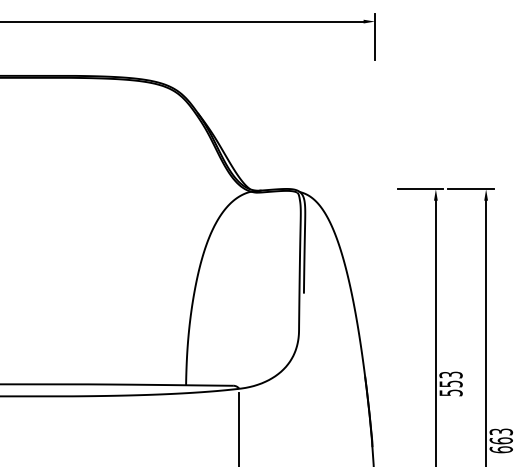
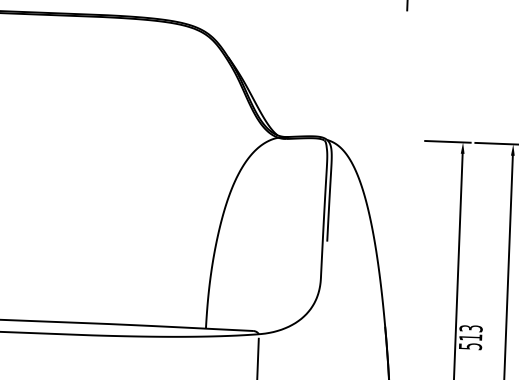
text: (450, 383) -> (470, 337), 553 -> 513

